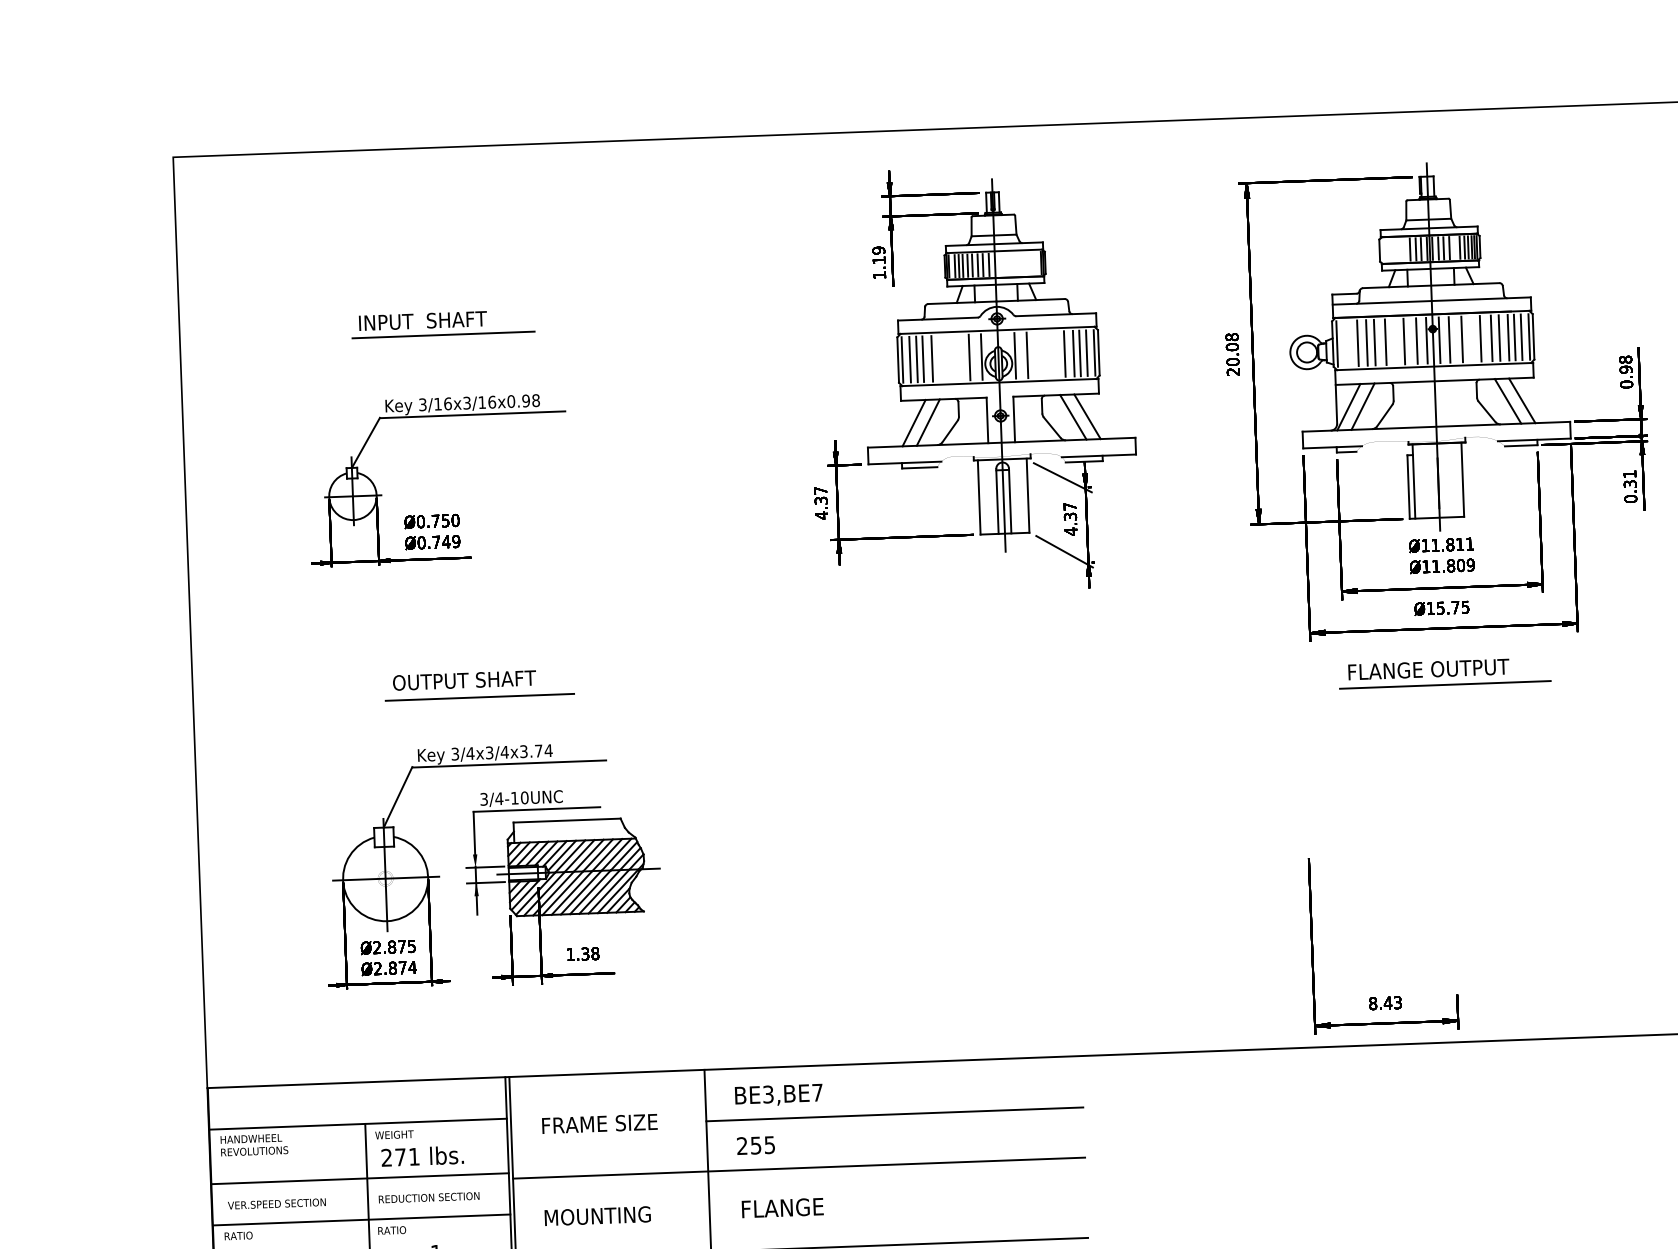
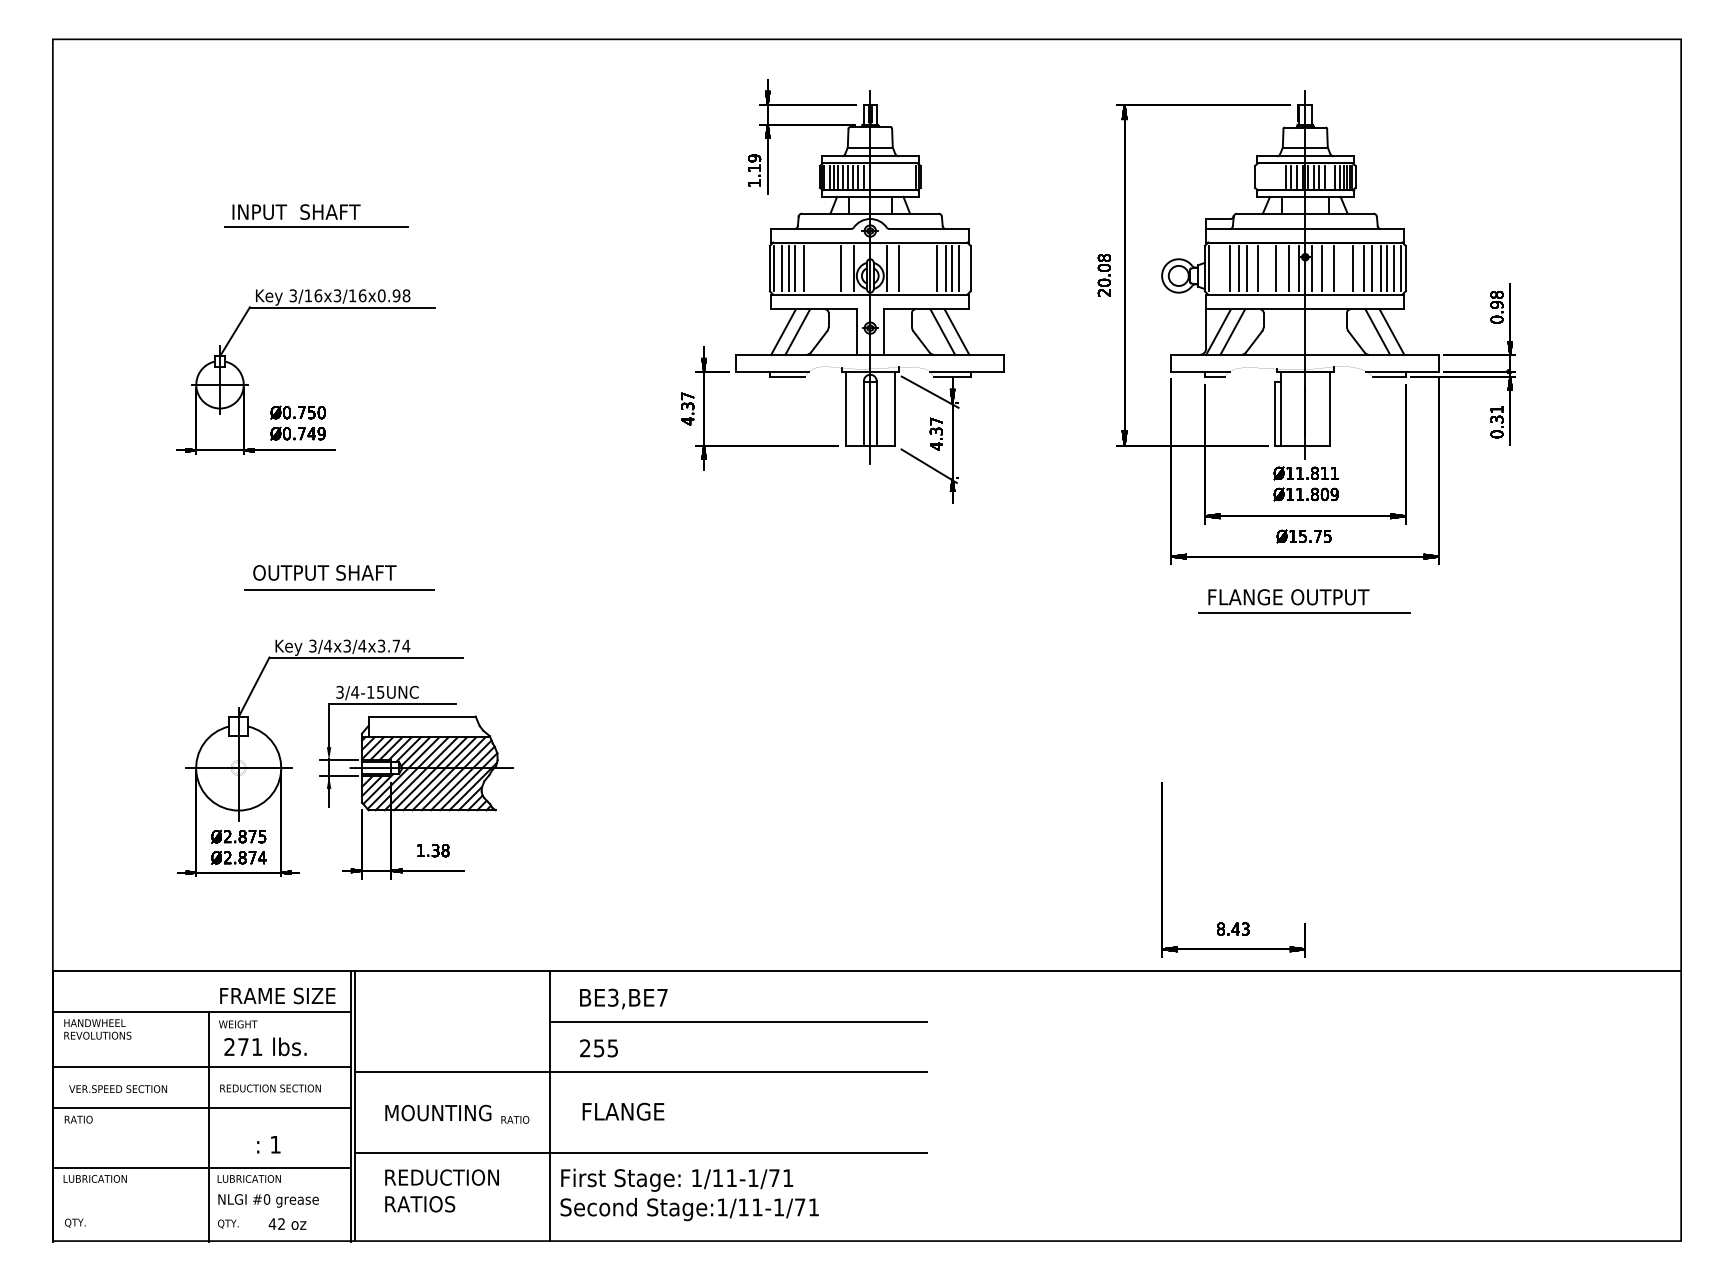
line: (1094, 352) -> (966, 268), removed
text: (524, 796) -> (380, 691), 3/4-10UNC -> 3/4-15UNC
text: (599, 1123) -> (277, 995), moved
text: (392, 1230) -> (515, 1119), moved

